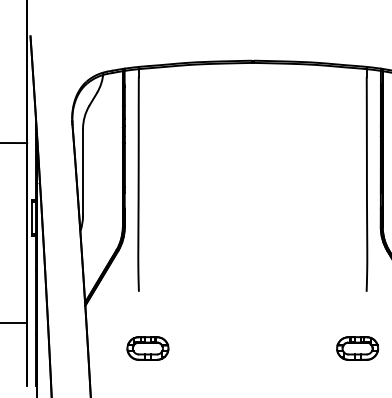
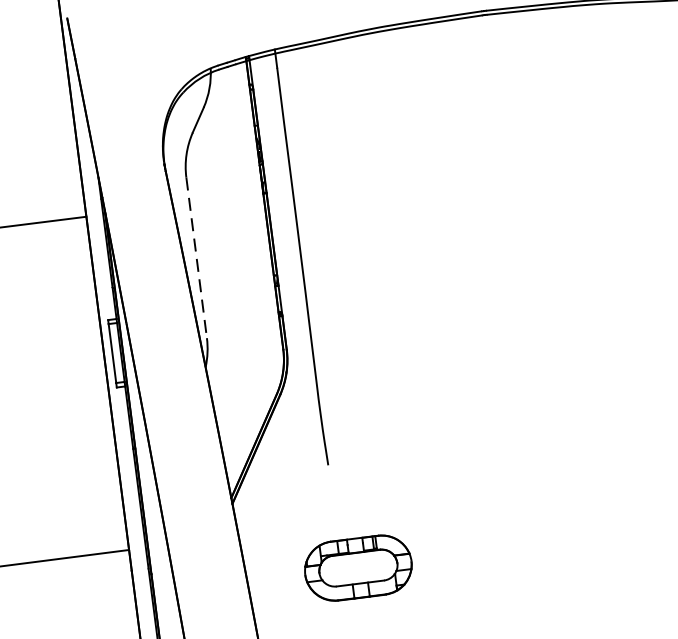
line: (83, 172) -> (197, 257), solid -> dashed
part: (147, 348) -> (357, 568), size x1.4

